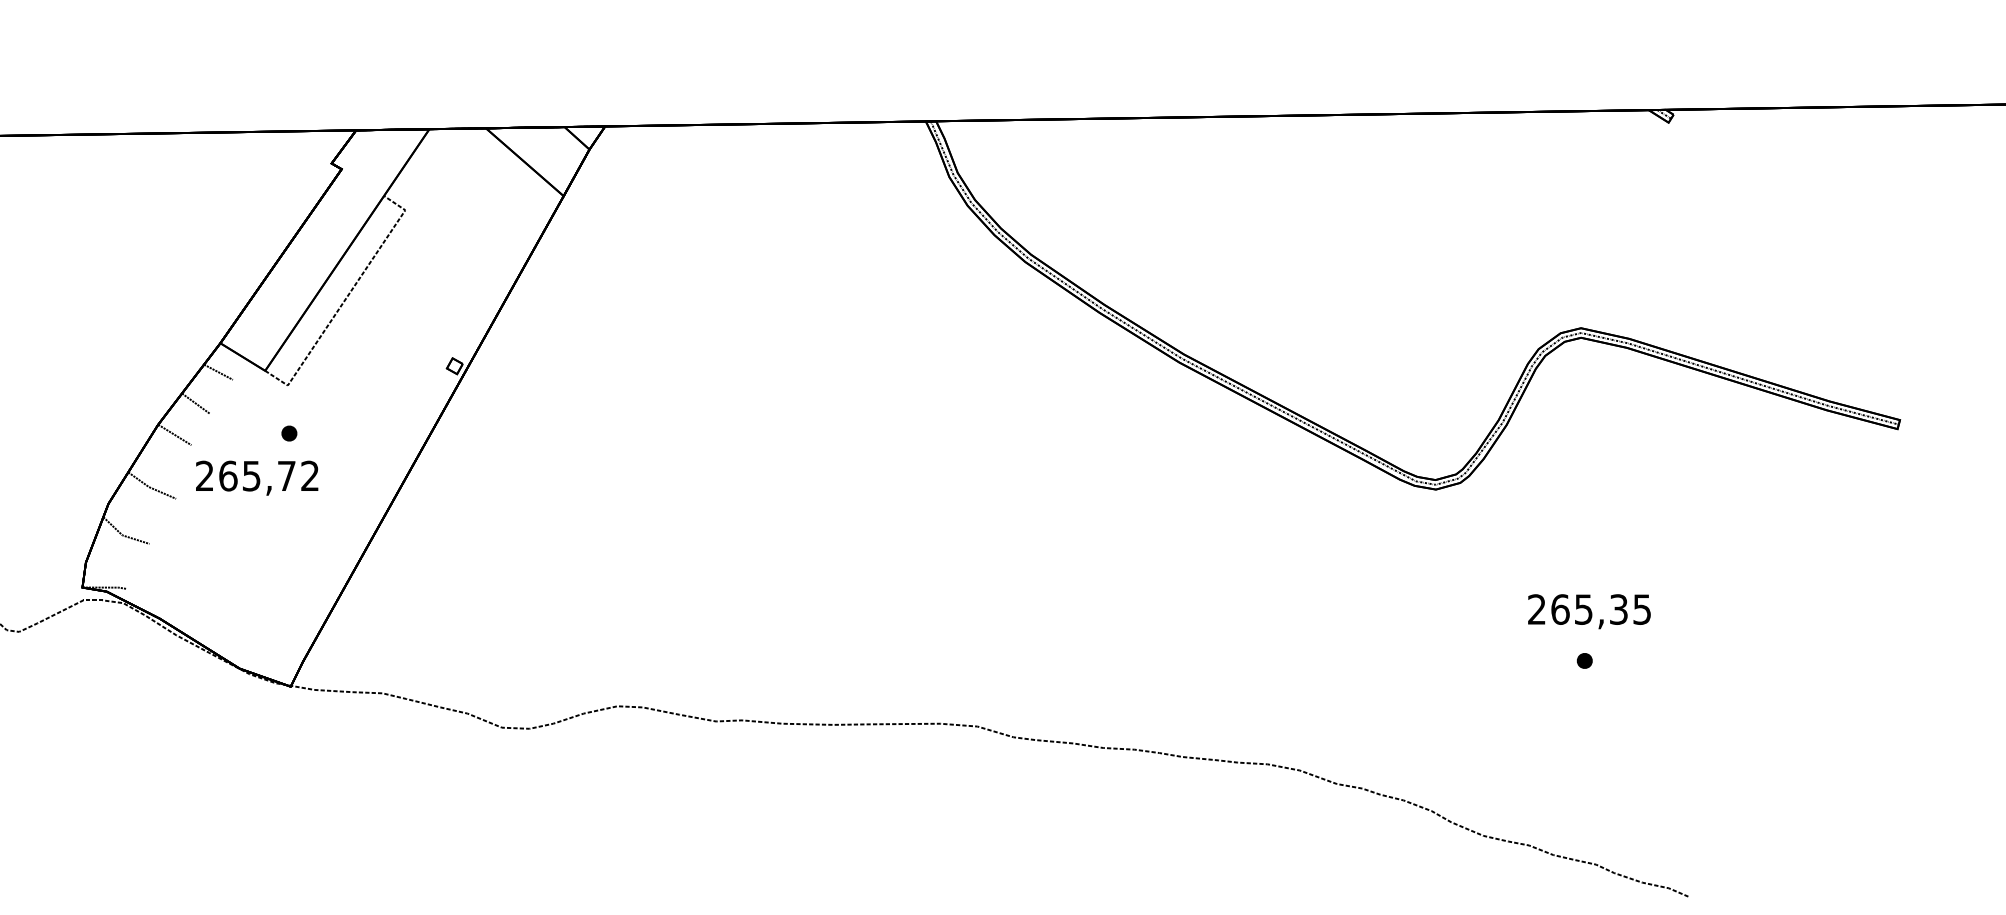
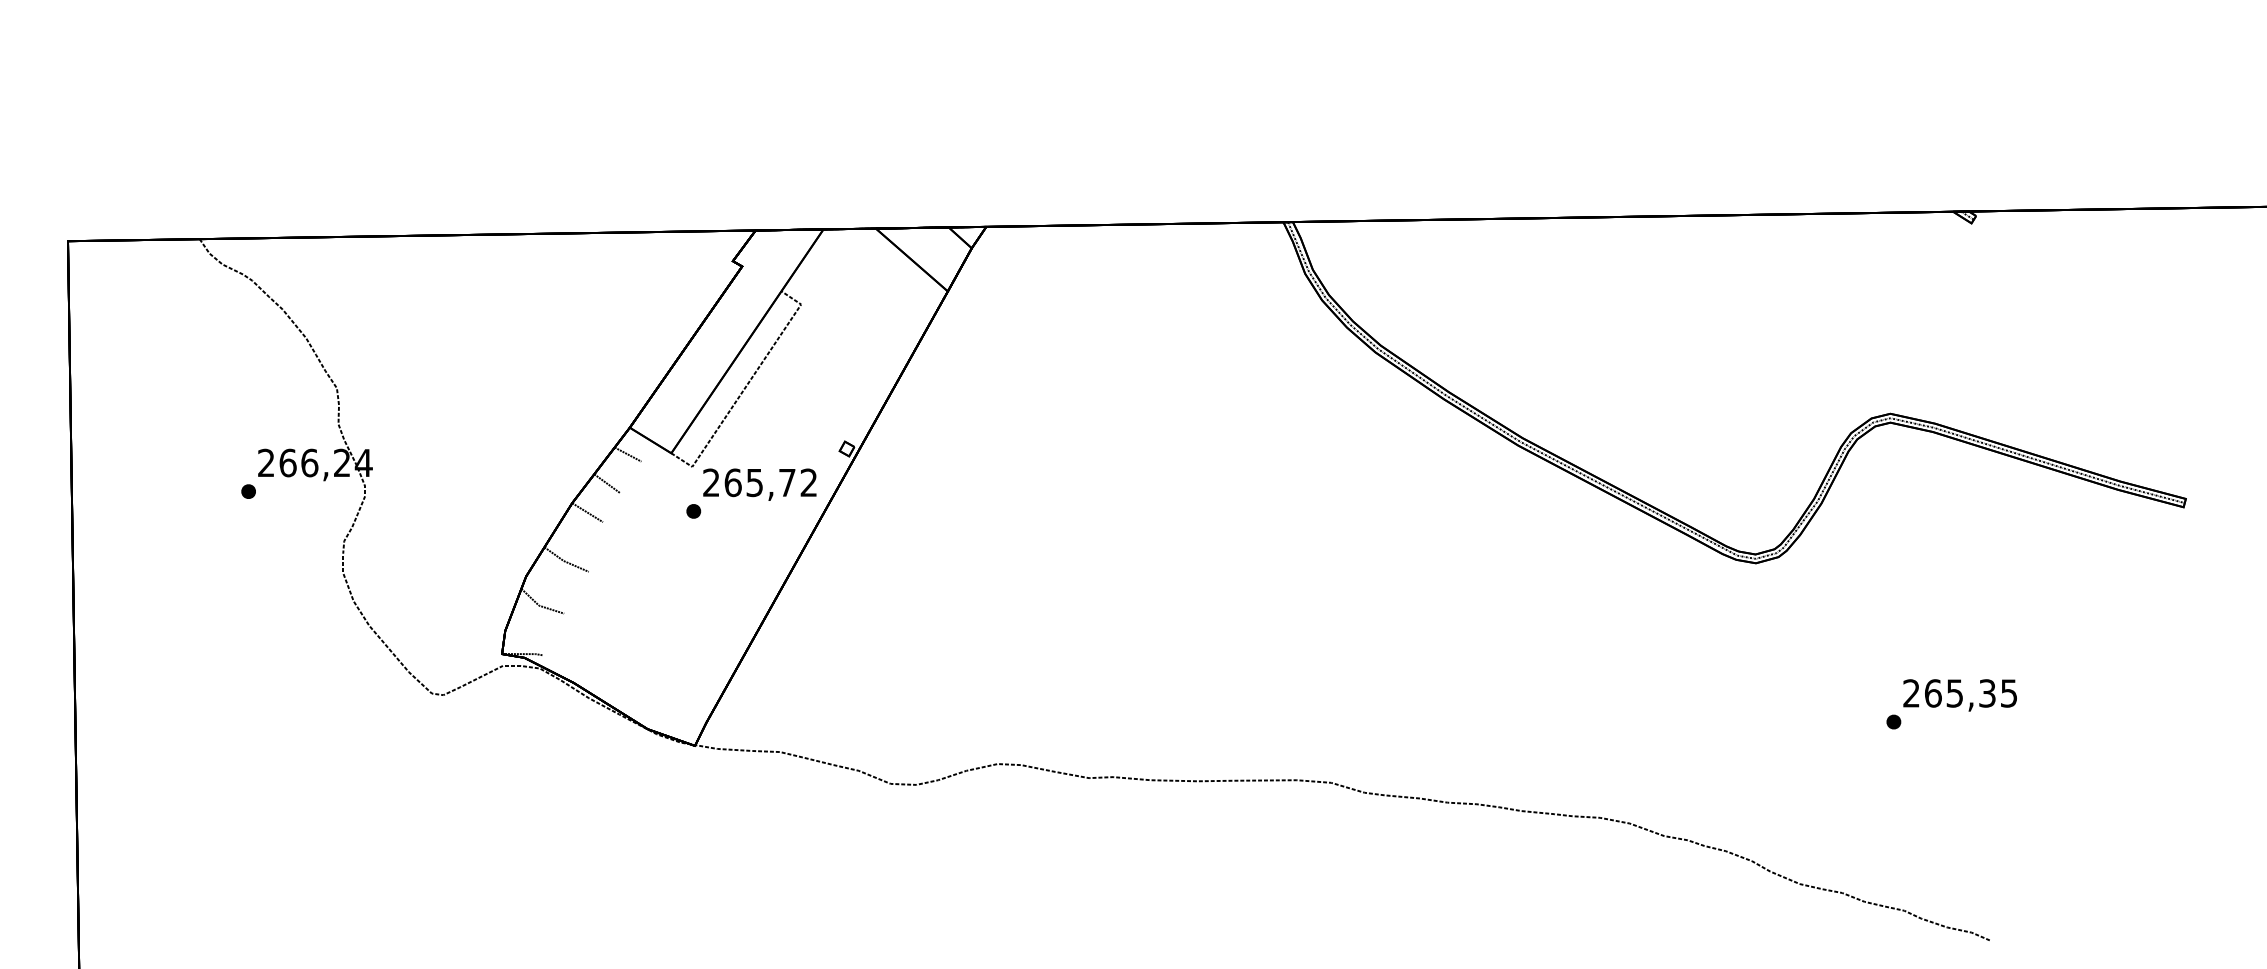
text: (256, 477) -> (759, 484), moved
text: (1588, 611) -> (1959, 695), moved

